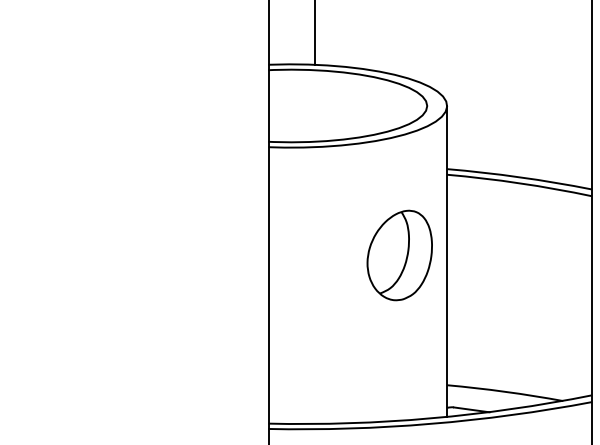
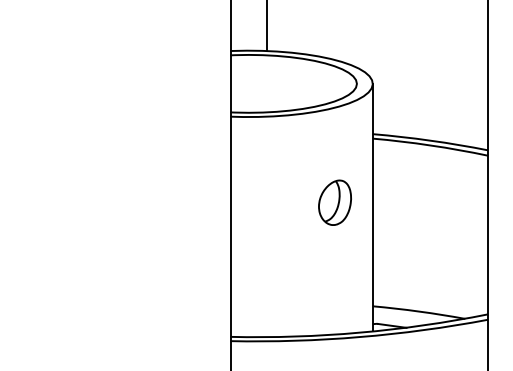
part: (399, 254) -> (334, 202), size x0.62

